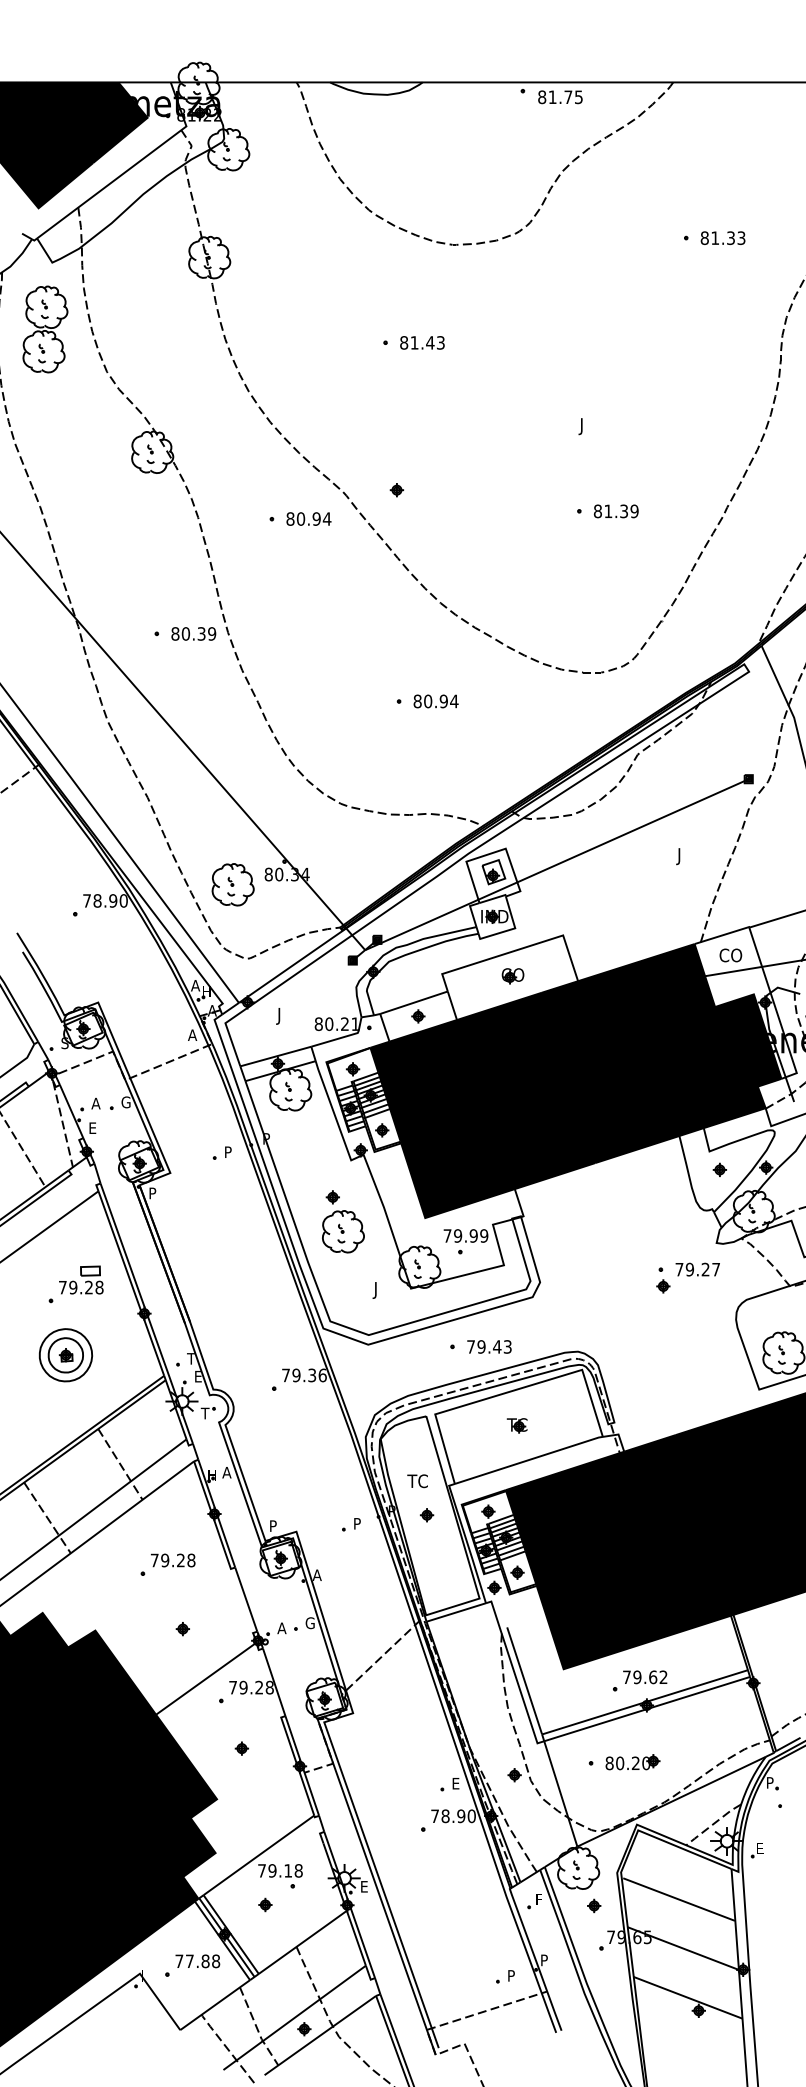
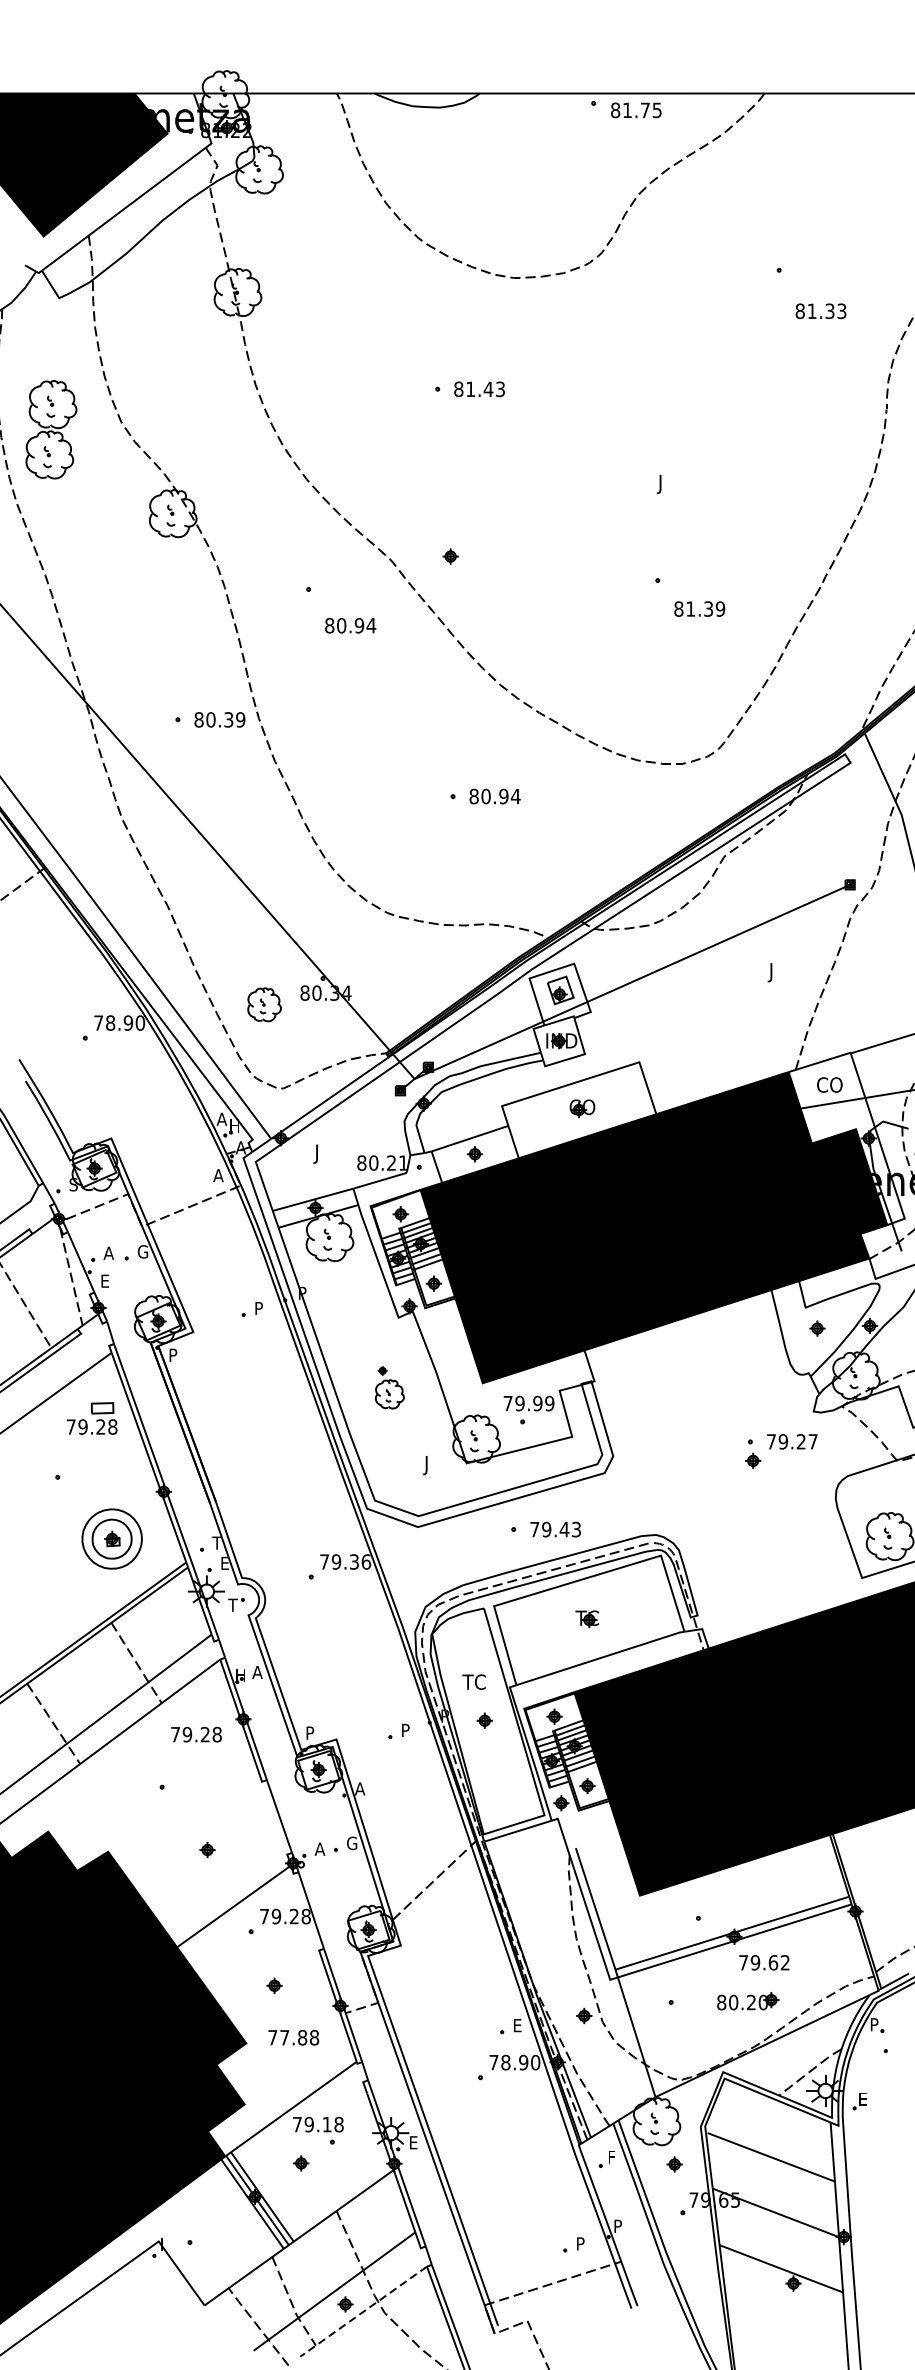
text: (722, 237) -> (820, 310), moved
part: (45, 329) -> (51, 429), moved
text: (615, 511) -> (698, 609), moved
text: (308, 518) -> (350, 625), moved
part: (232, 884) -> (263, 1004), size x0.7
part: (343, 1221) -> (389, 1387), size x0.6
part: (81, 1279) -> (92, 1417), moved
part: (65, 1355) -> (111, 1539), moved
text: (173, 1560) -> (196, 1734), moved
text: (645, 1677) -> (764, 1962), moved
part: (632, 1762) -> (747, 2001), moved
text: (197, 1961) -> (293, 2037), moved
line: (319, 2035) -> (362, 2311), solid -> dashed

